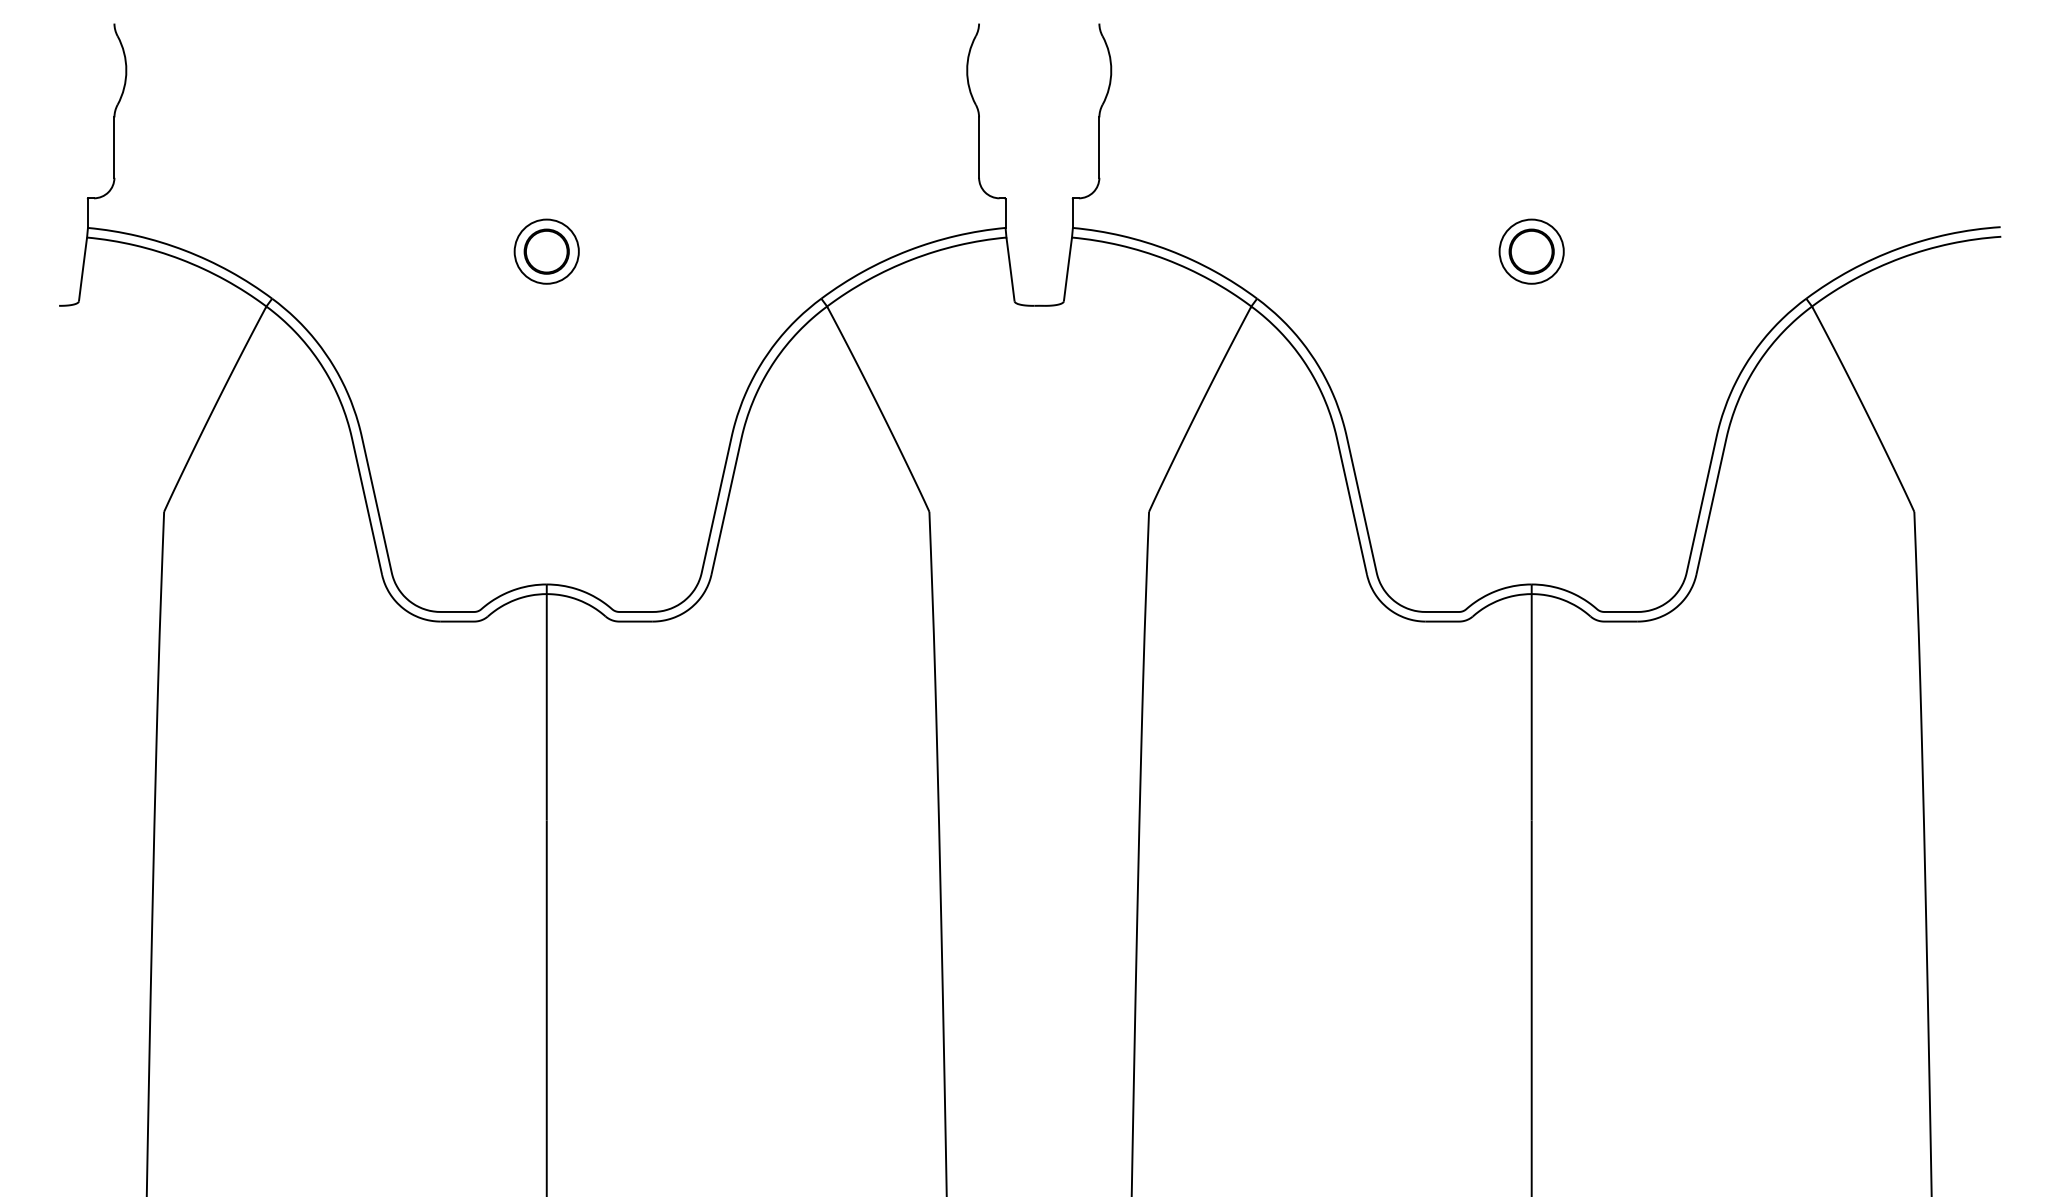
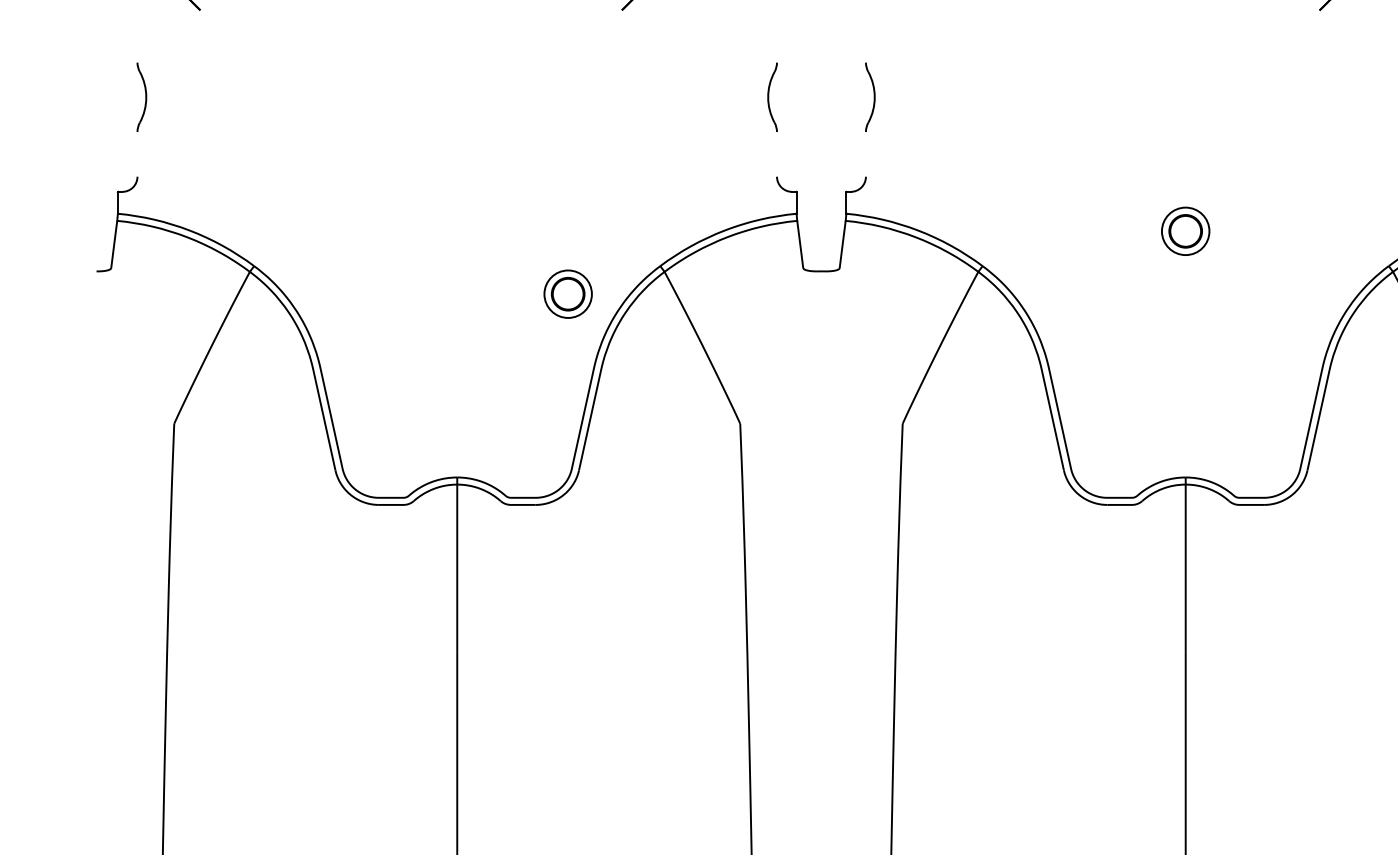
line: (114, 147) -> (137, 154), removed
line: (979, 147) -> (777, 154), removed
line: (1099, 147) -> (866, 154), removed
part: (546, 251) -> (567, 294), moved

